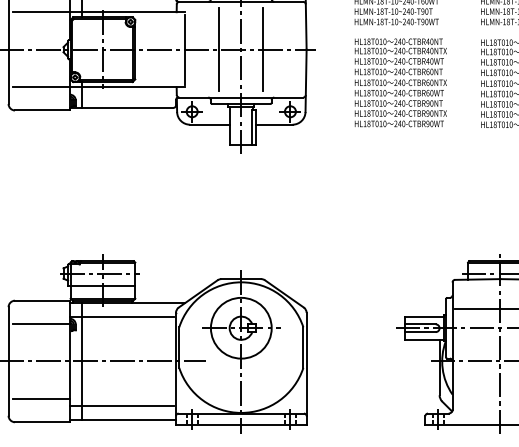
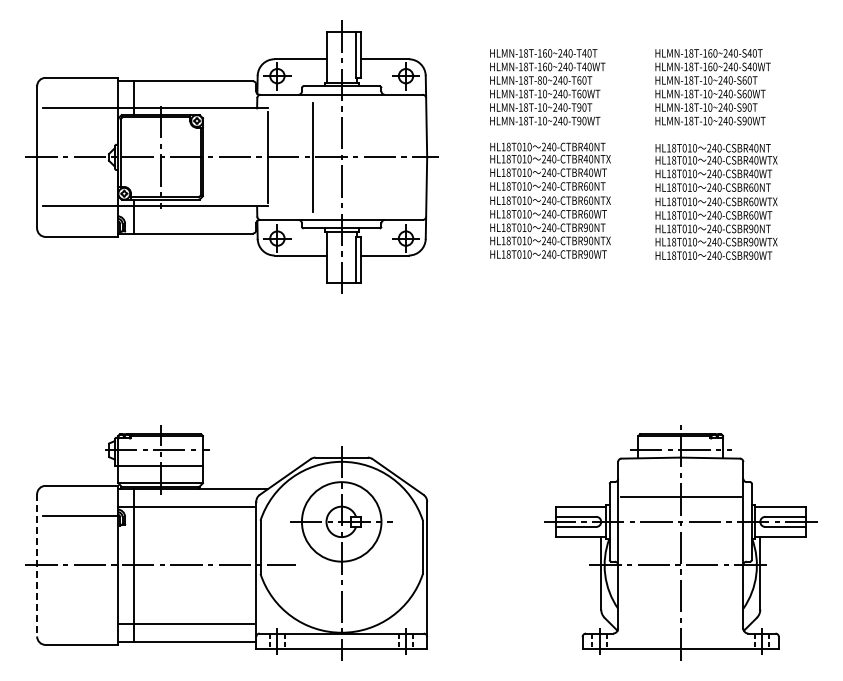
line: (263, 49) -> (370, 157), removed
line: (8, 361) -> (37, 565), solid -> dashed
line: (41, 398) -> (80, 614), removed

